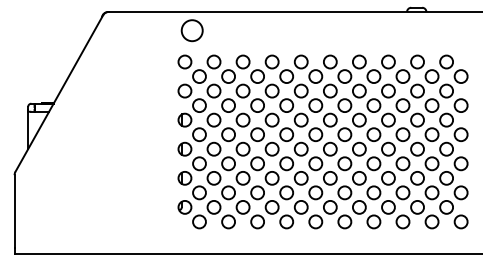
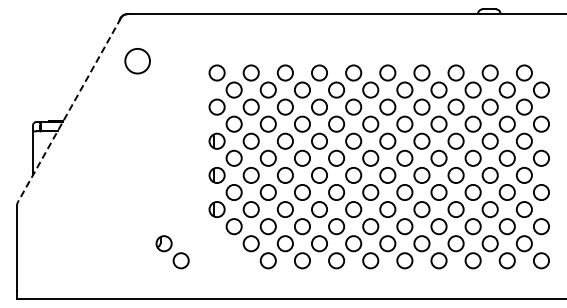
circle: (192, 30) -> (137, 61), moved
line: (59, 93) -> (69, 110), solid -> dashed
part: (192, 214) -> (172, 252), moved

